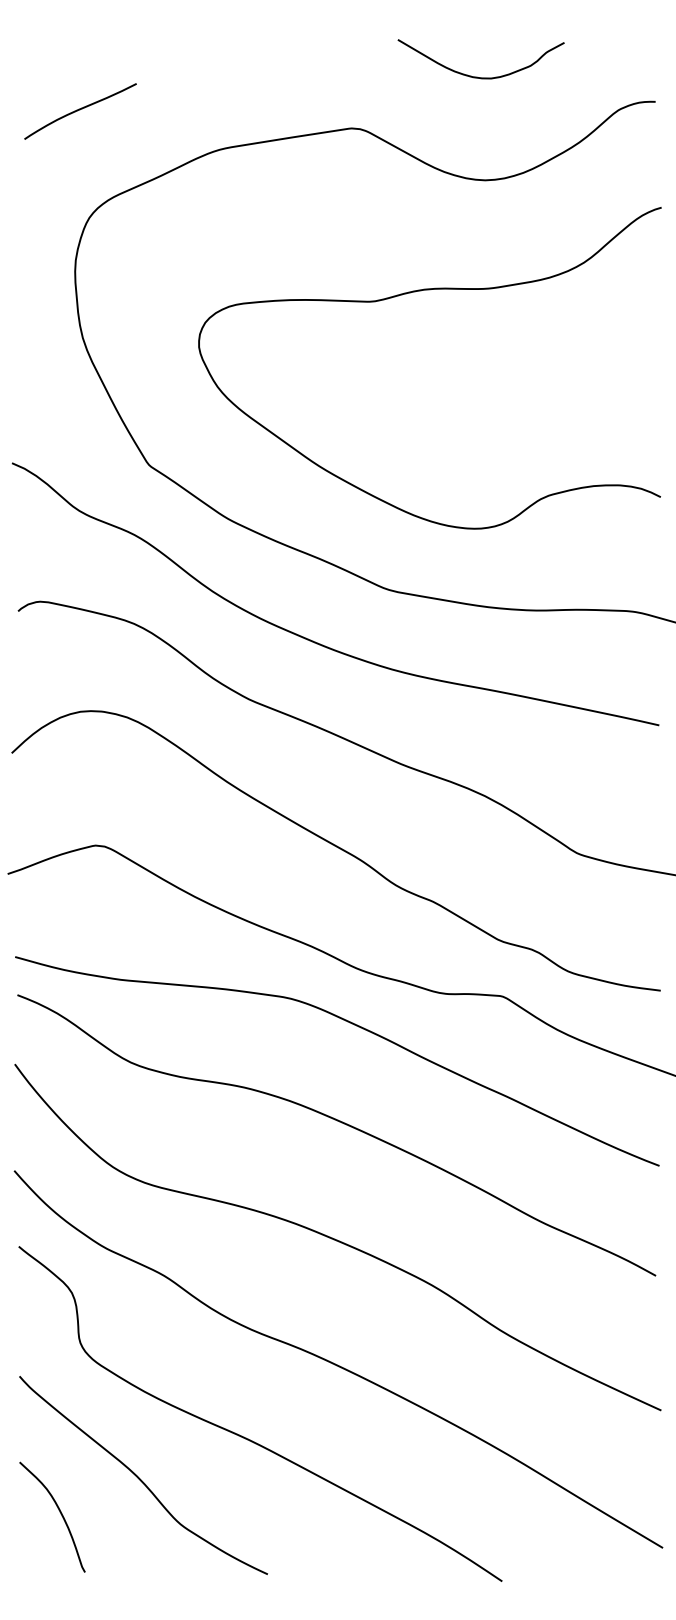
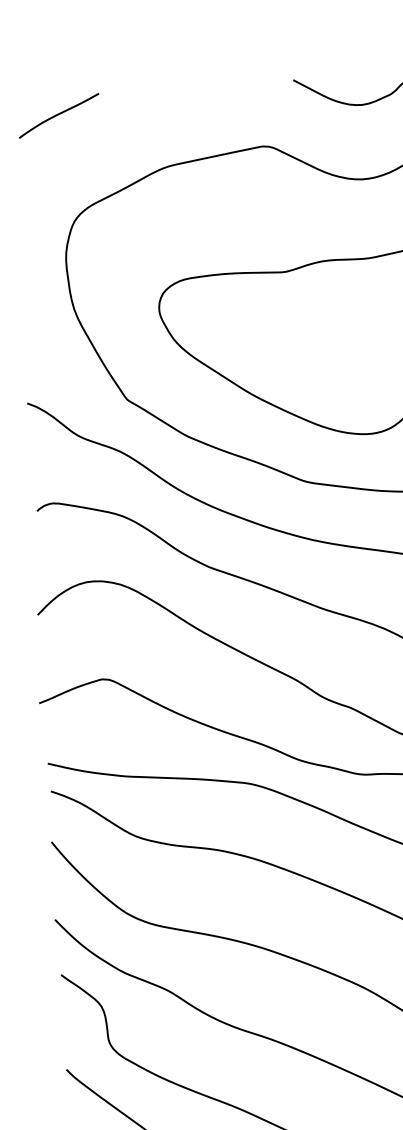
curve: (80, 110) -> (59, 115), moved

